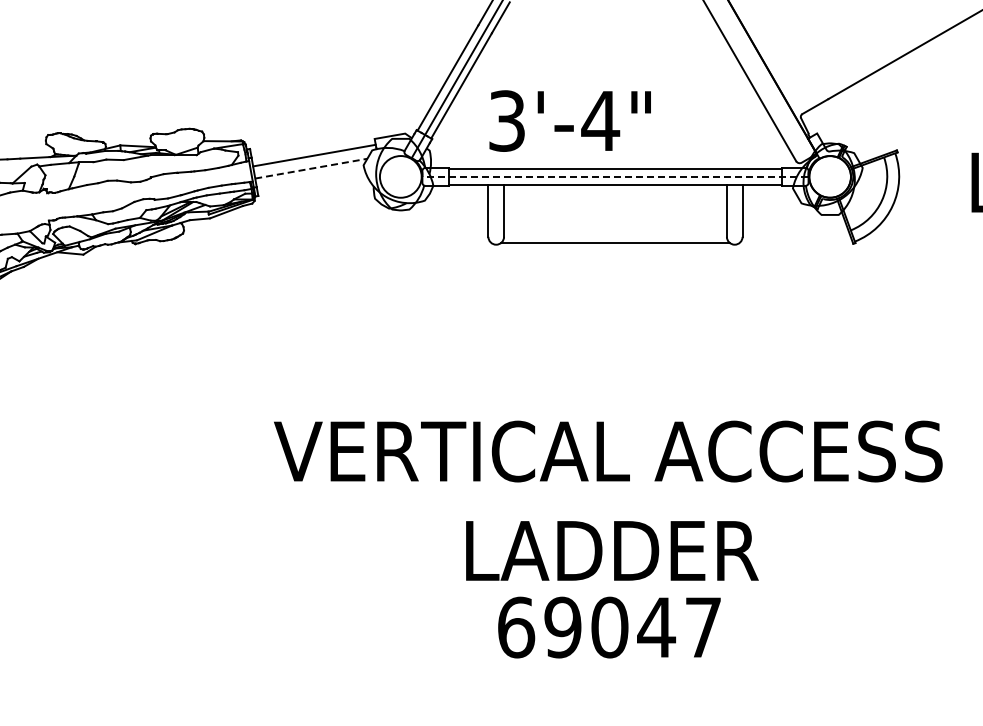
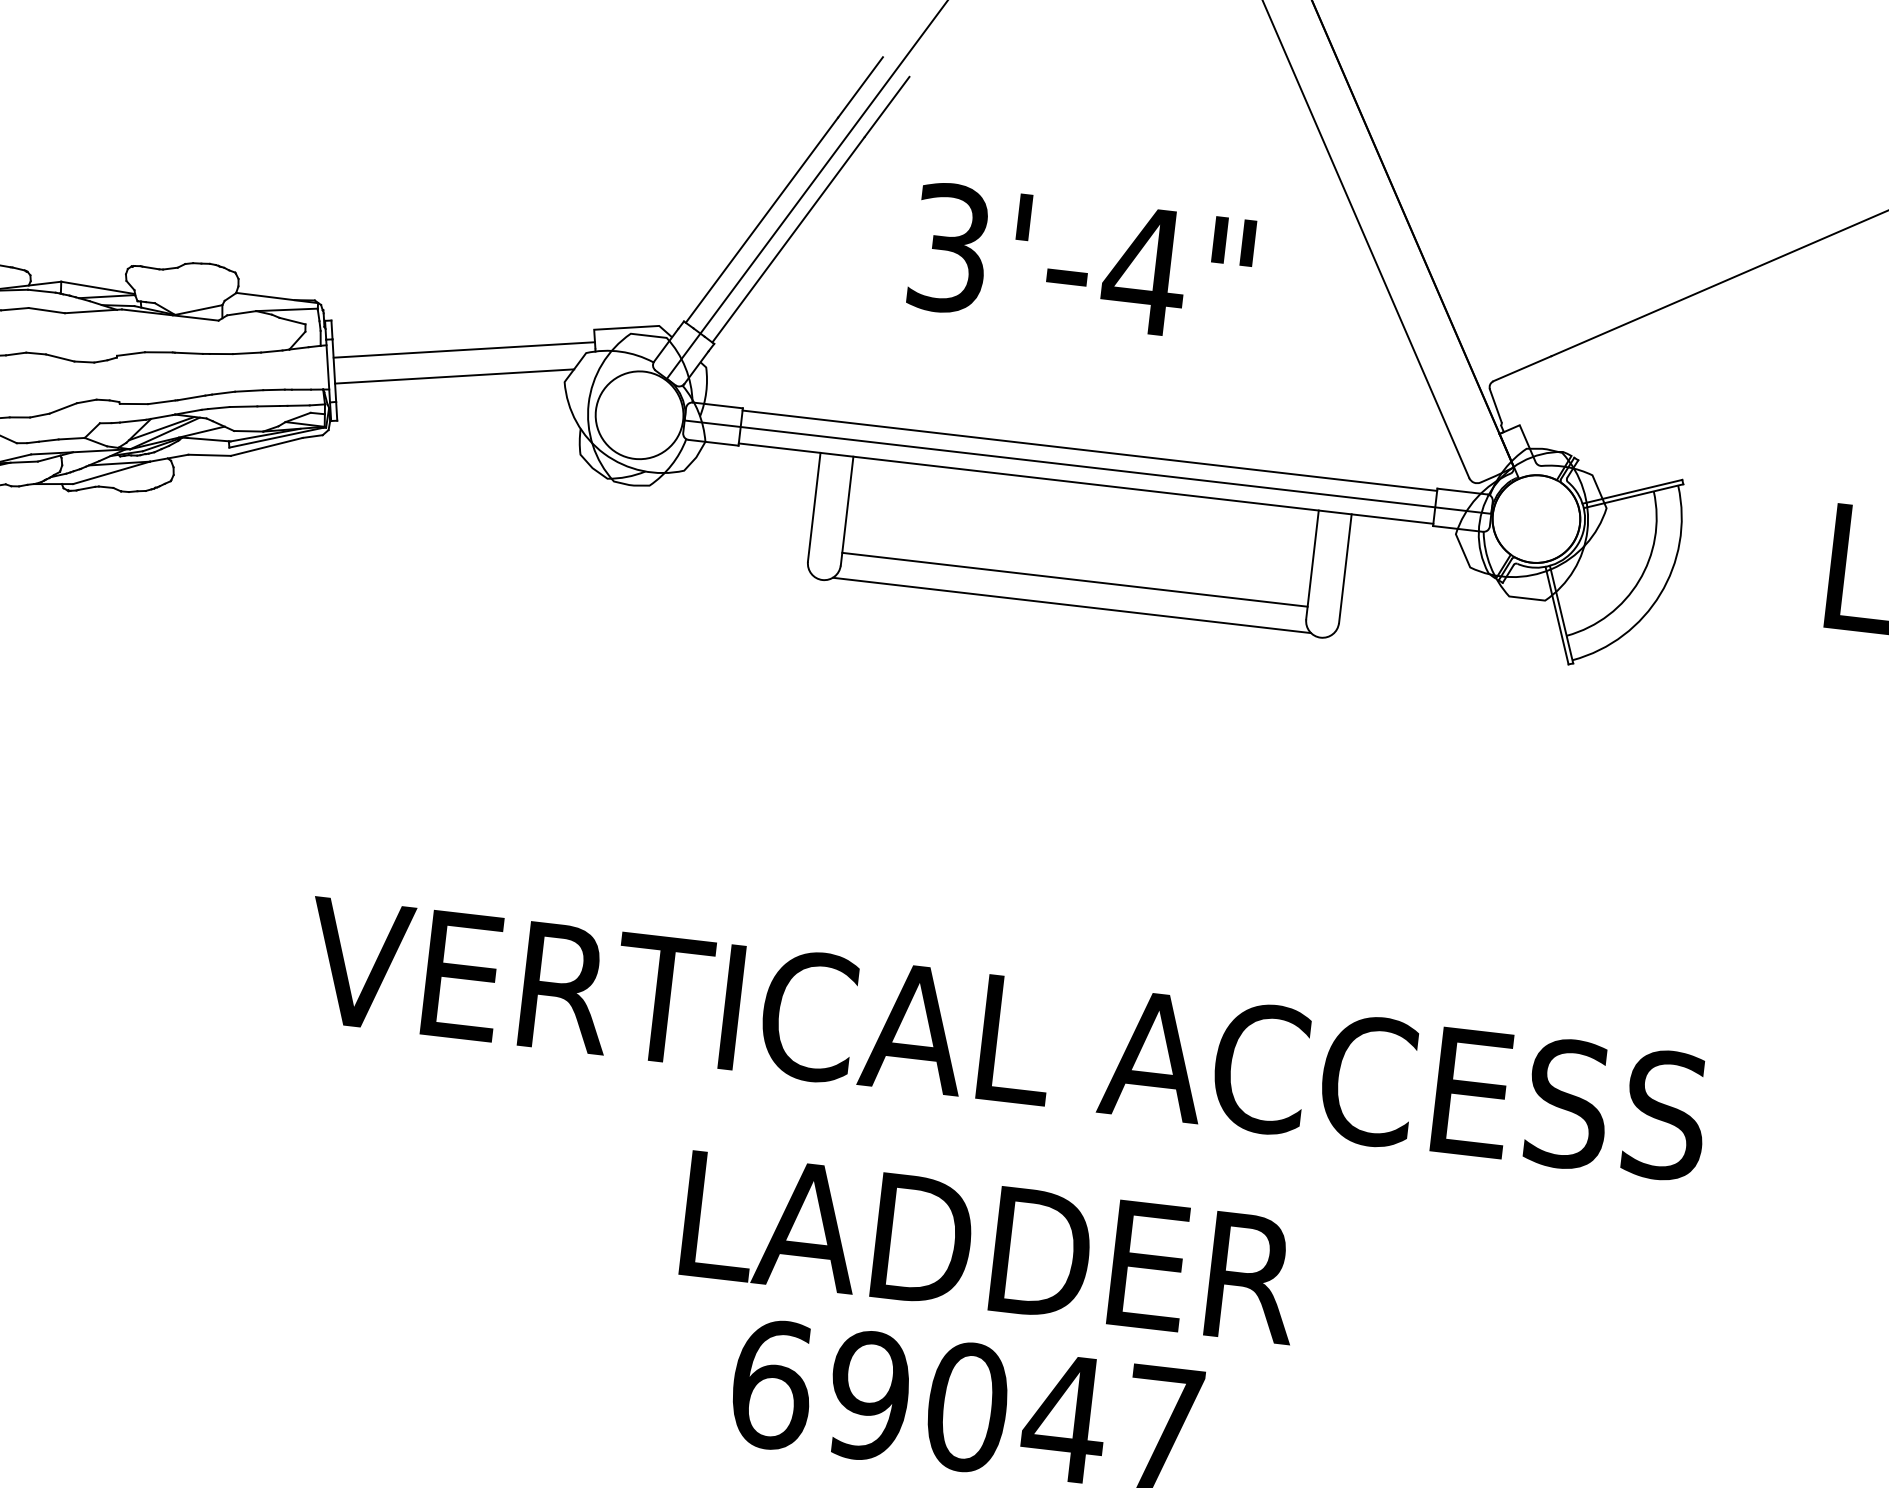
text: (569, 120) -> (1079, 262), moved
line: (311, 168) -> (455, 376), dashed -> solid
line: (615, 176) -> (1088, 466), dashed -> solid
line: (615, 230) -> (1075, 579), added

